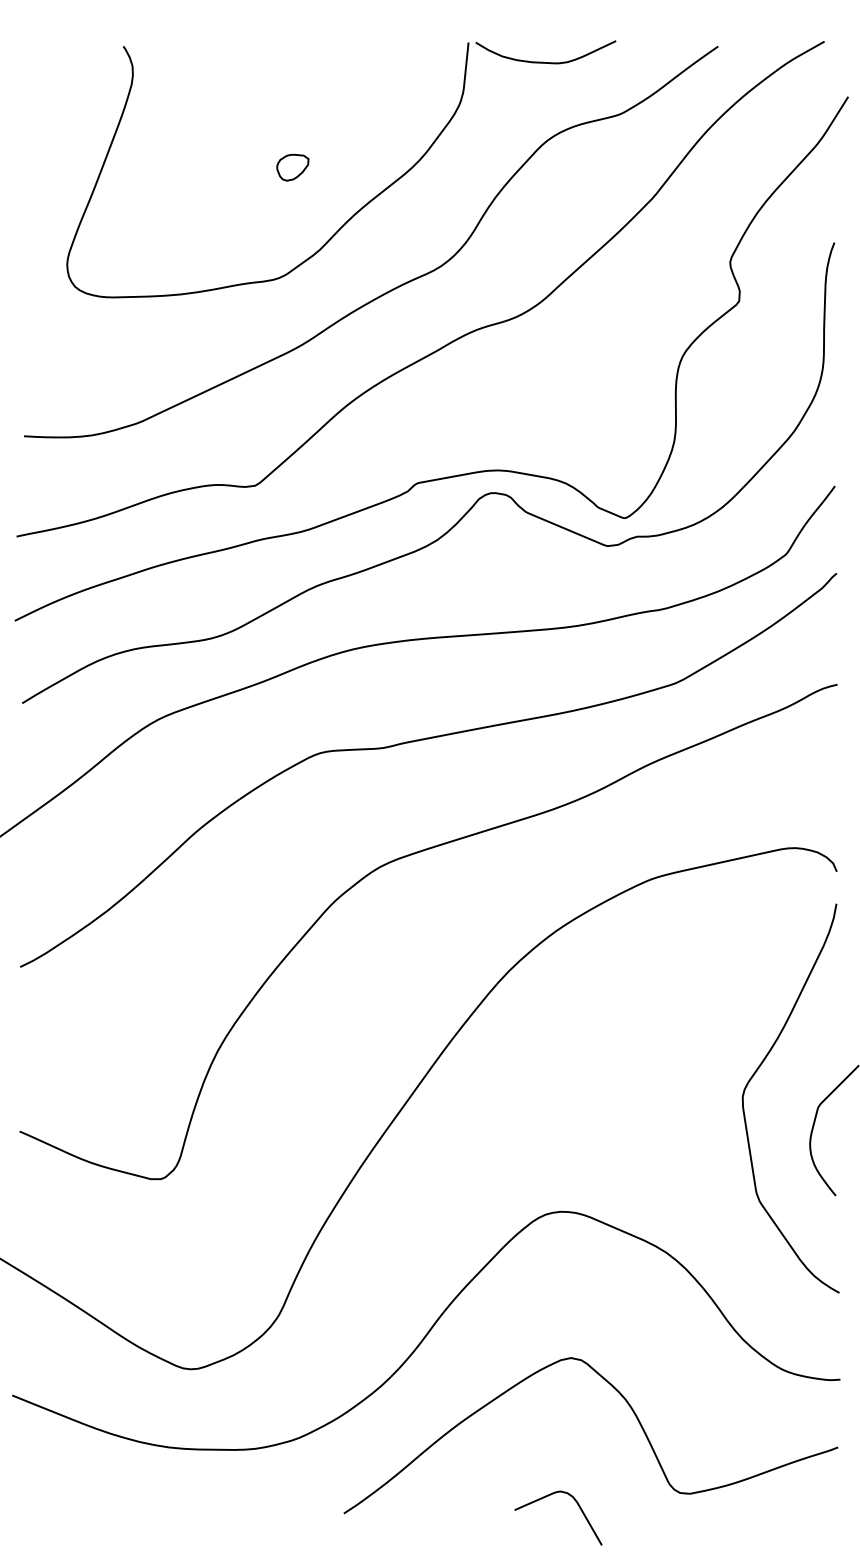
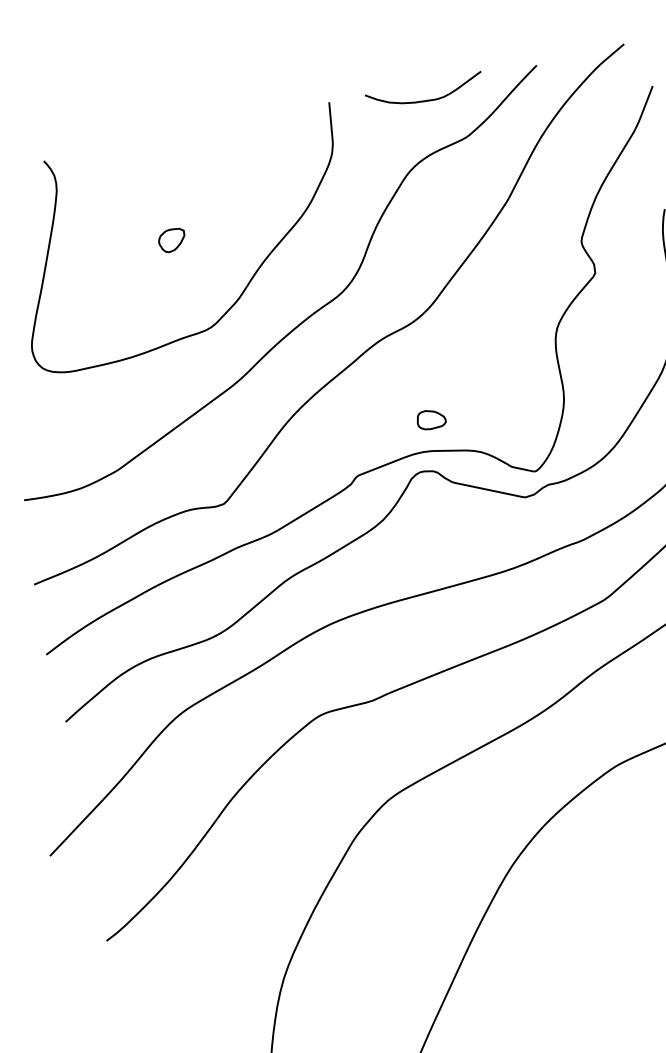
curve: (543, 61) -> (424, 100), moved
part: (292, 167) -> (171, 240), moved
part: (515, 434) -> (431, 419), added

